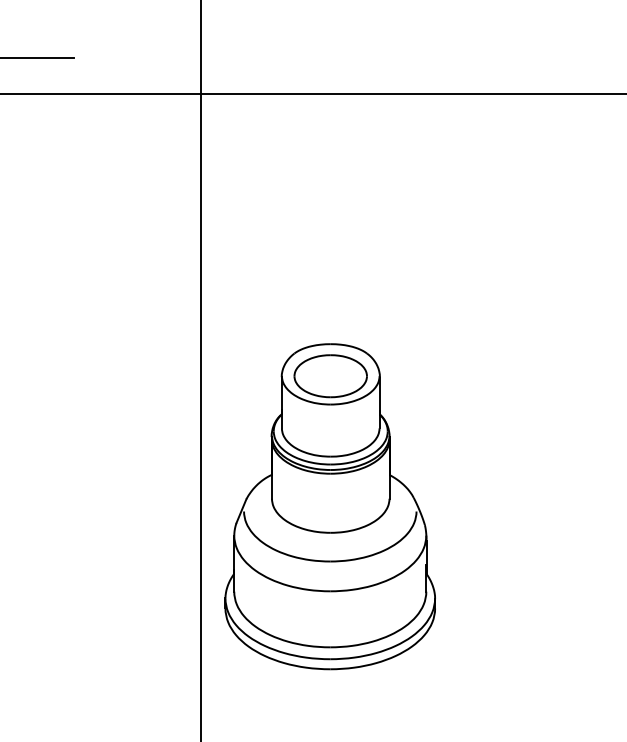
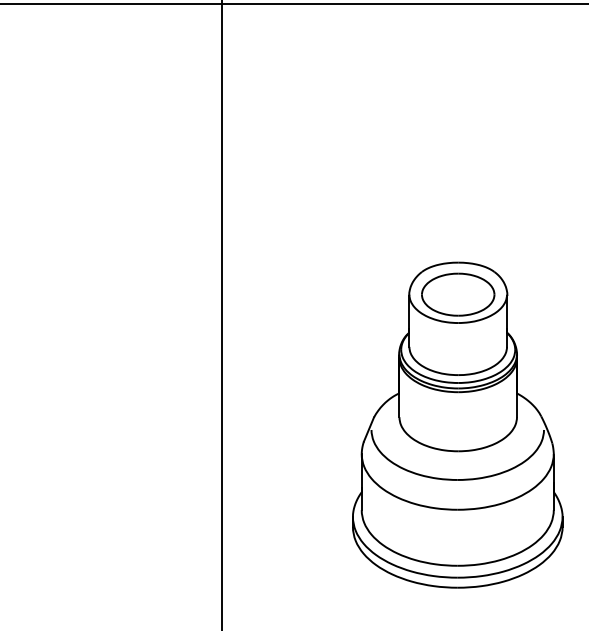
part: (329, 506) -> (456, 424), moved

